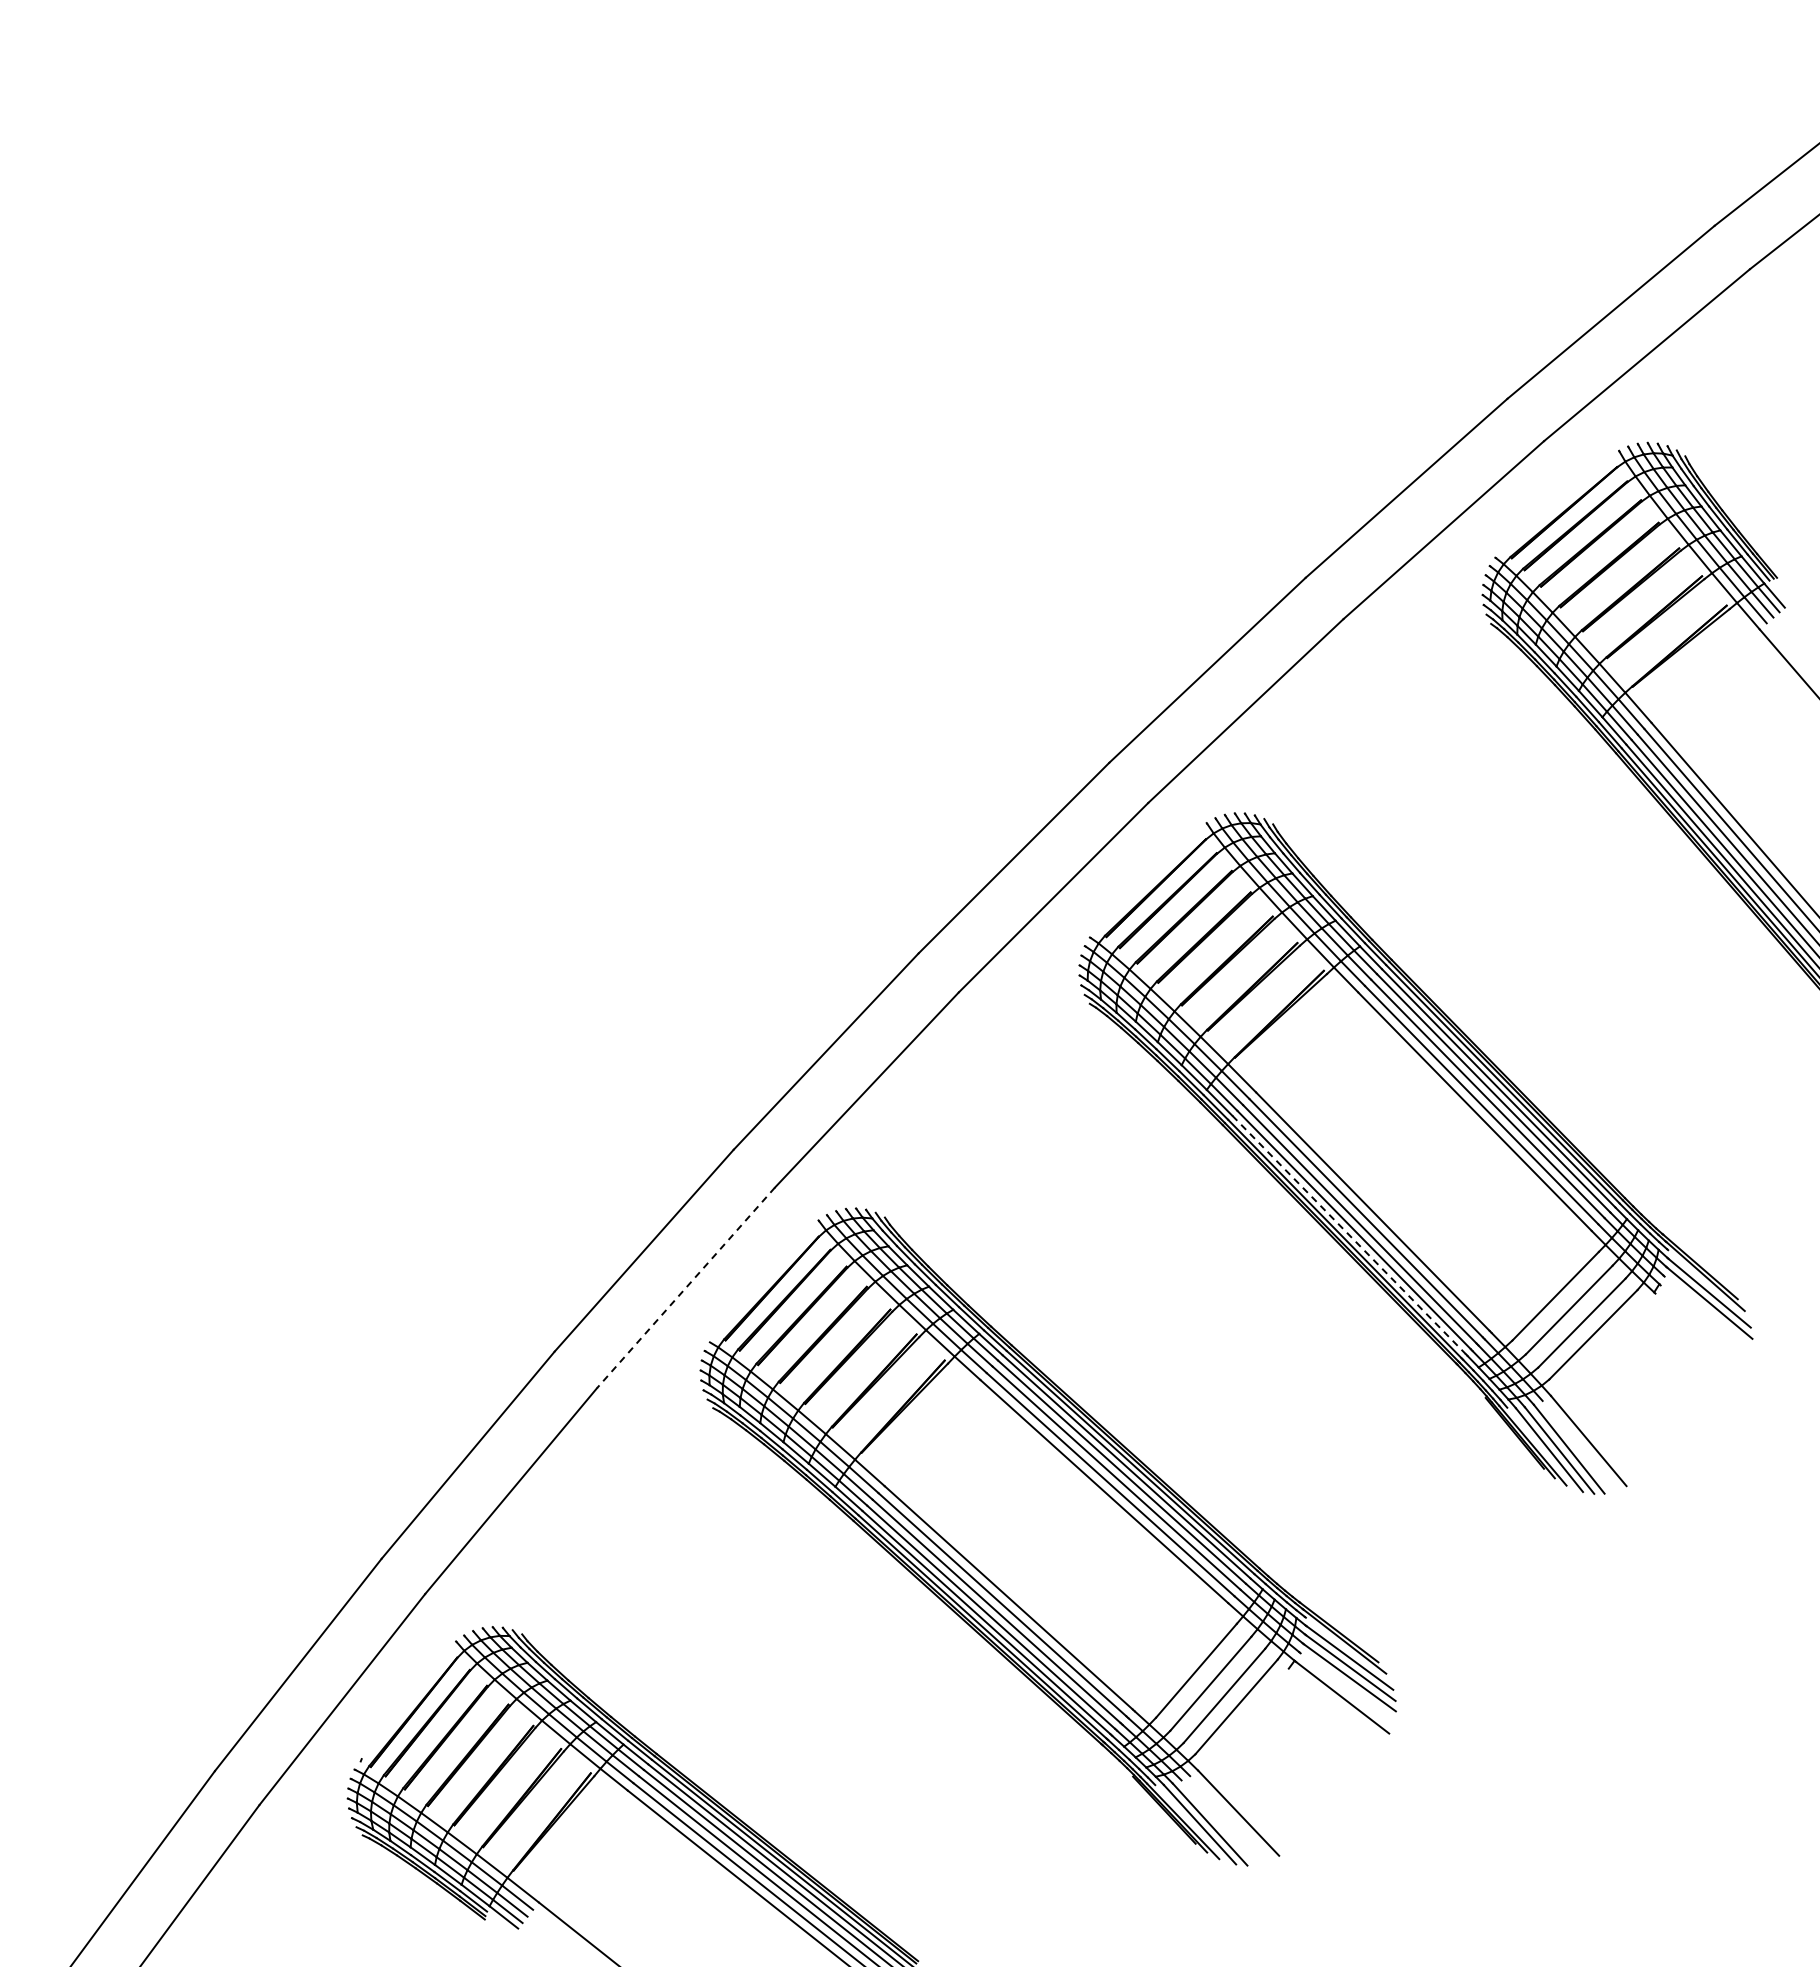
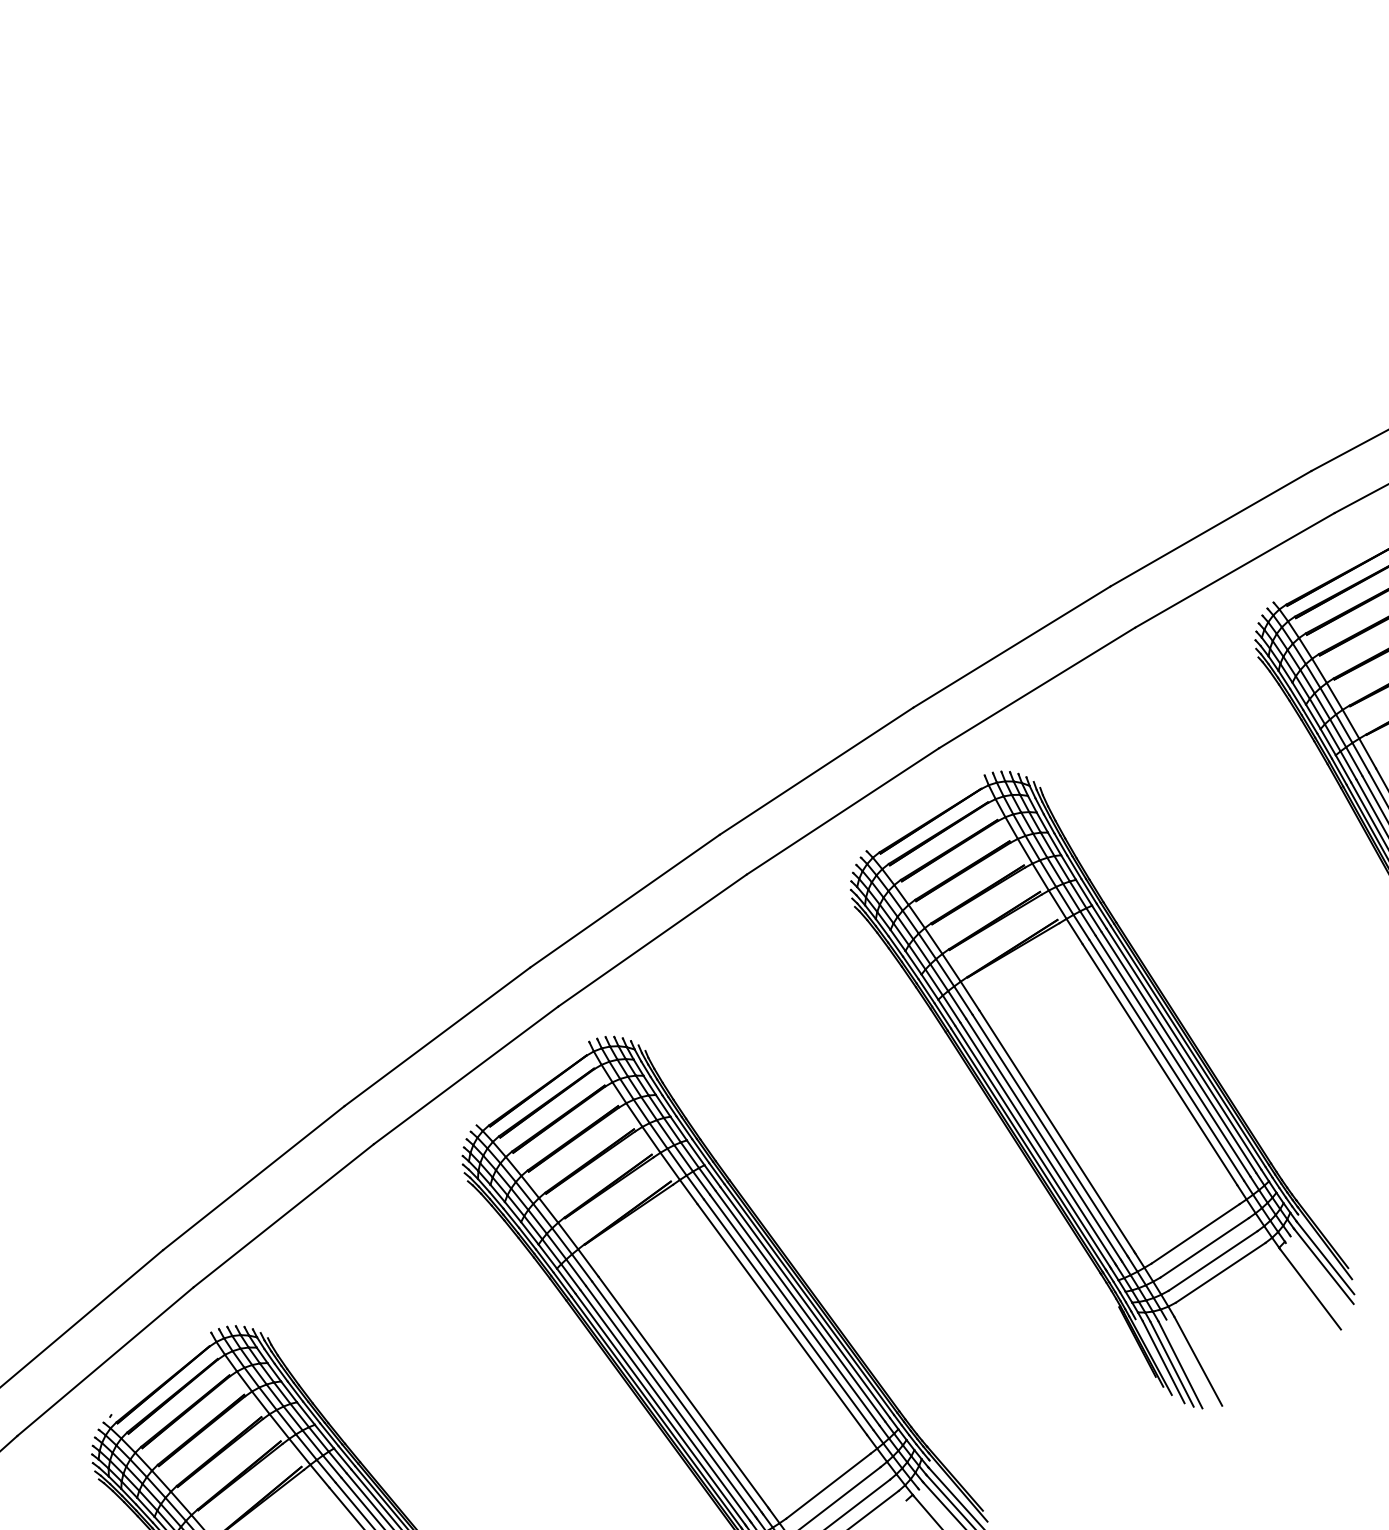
line: (1349, 1234) -> (1033, 1146), dashed -> solid
line: (685, 1288) -> (465, 1075), dashed -> solid
line: (1699, 1332) -> (1310, 1289), added

